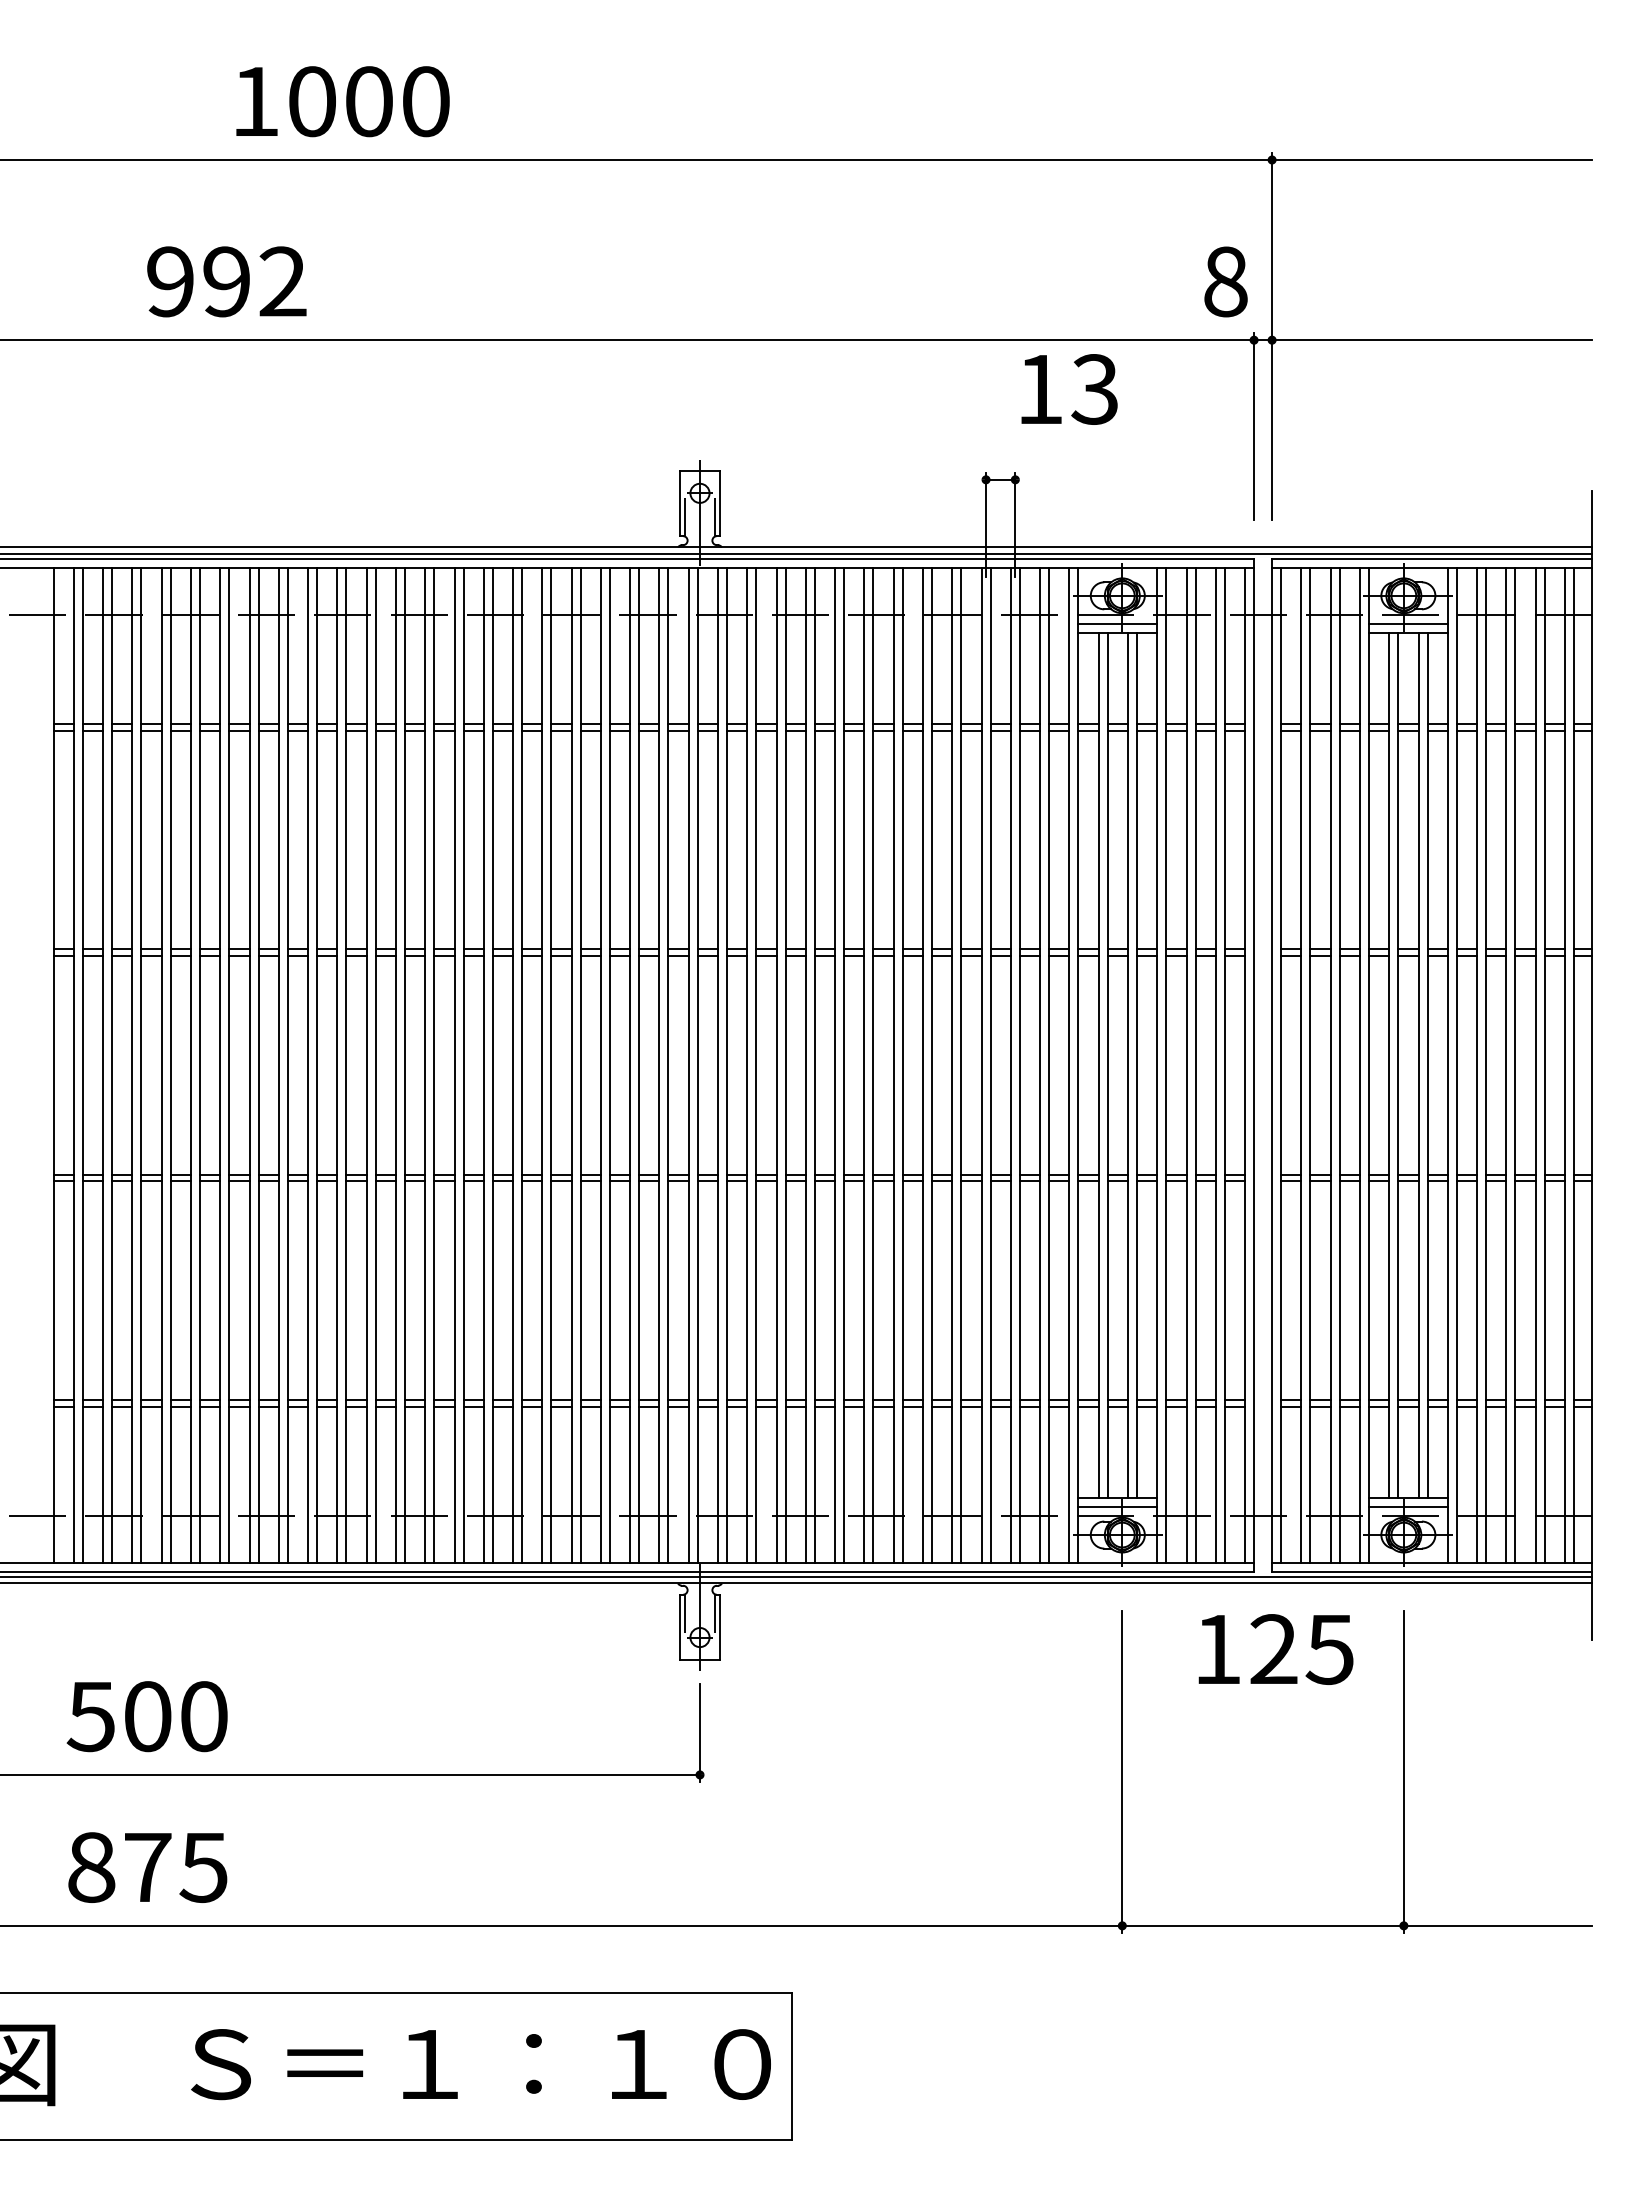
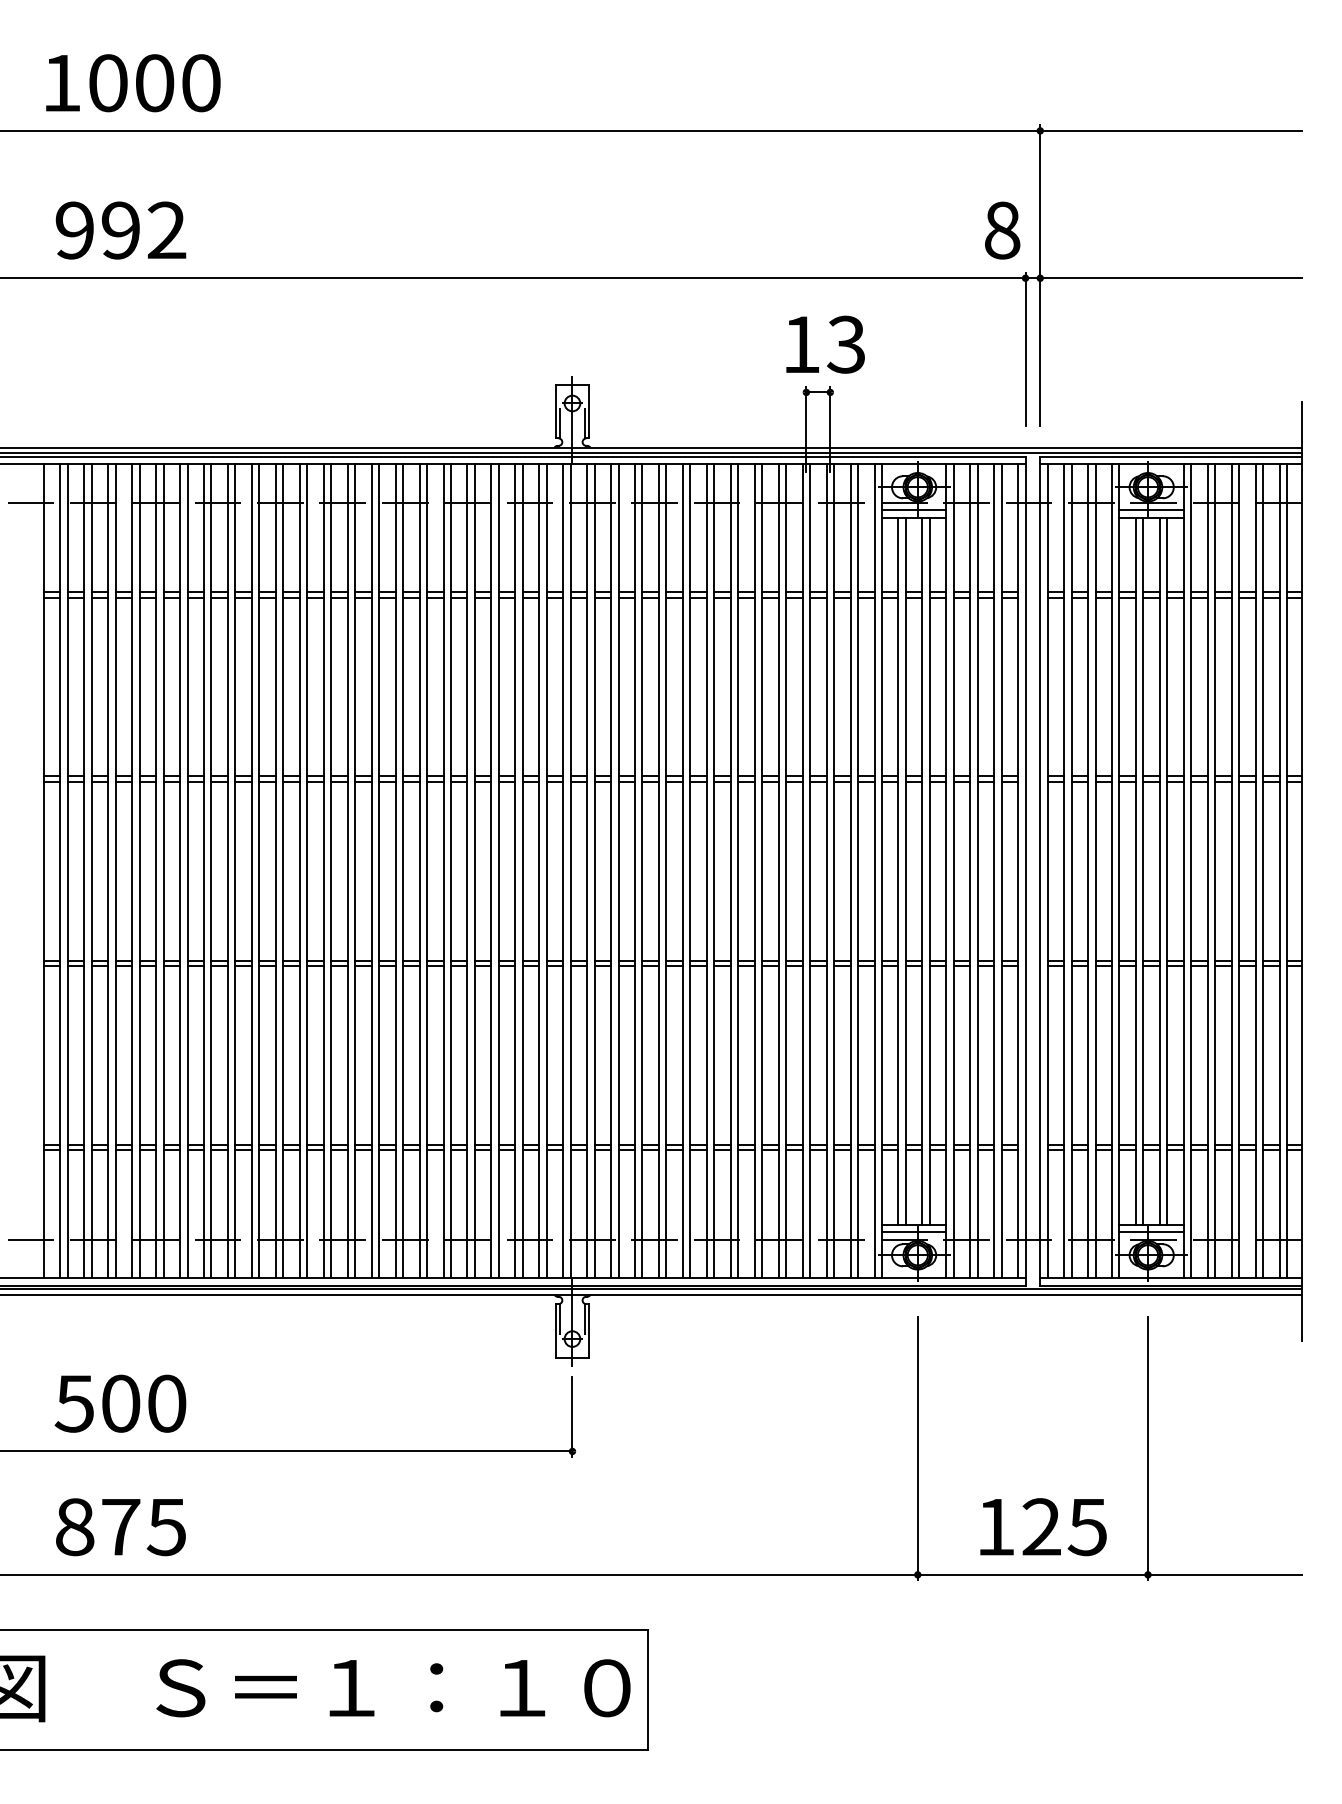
text: (342, 101) -> (132, 83), moved
text: (226, 281) -> (120, 230), moved
text: (1069, 389) -> (825, 344), moved
text: (1275, 1649) -> (1043, 1527), moved

